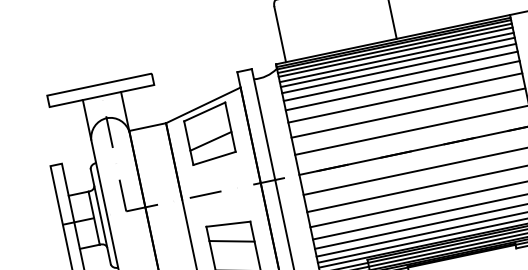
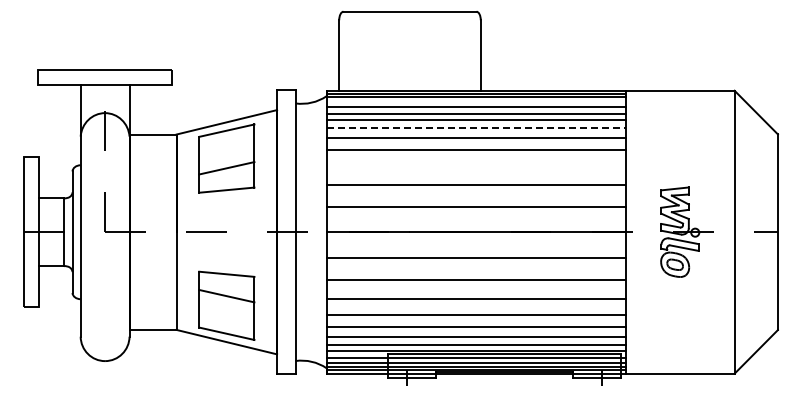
line: (394, 48) -> (475, 101), removed
line: (399, 68) -> (476, 127), solid -> dashed
line: (404, 98) -> (475, 165), removed

